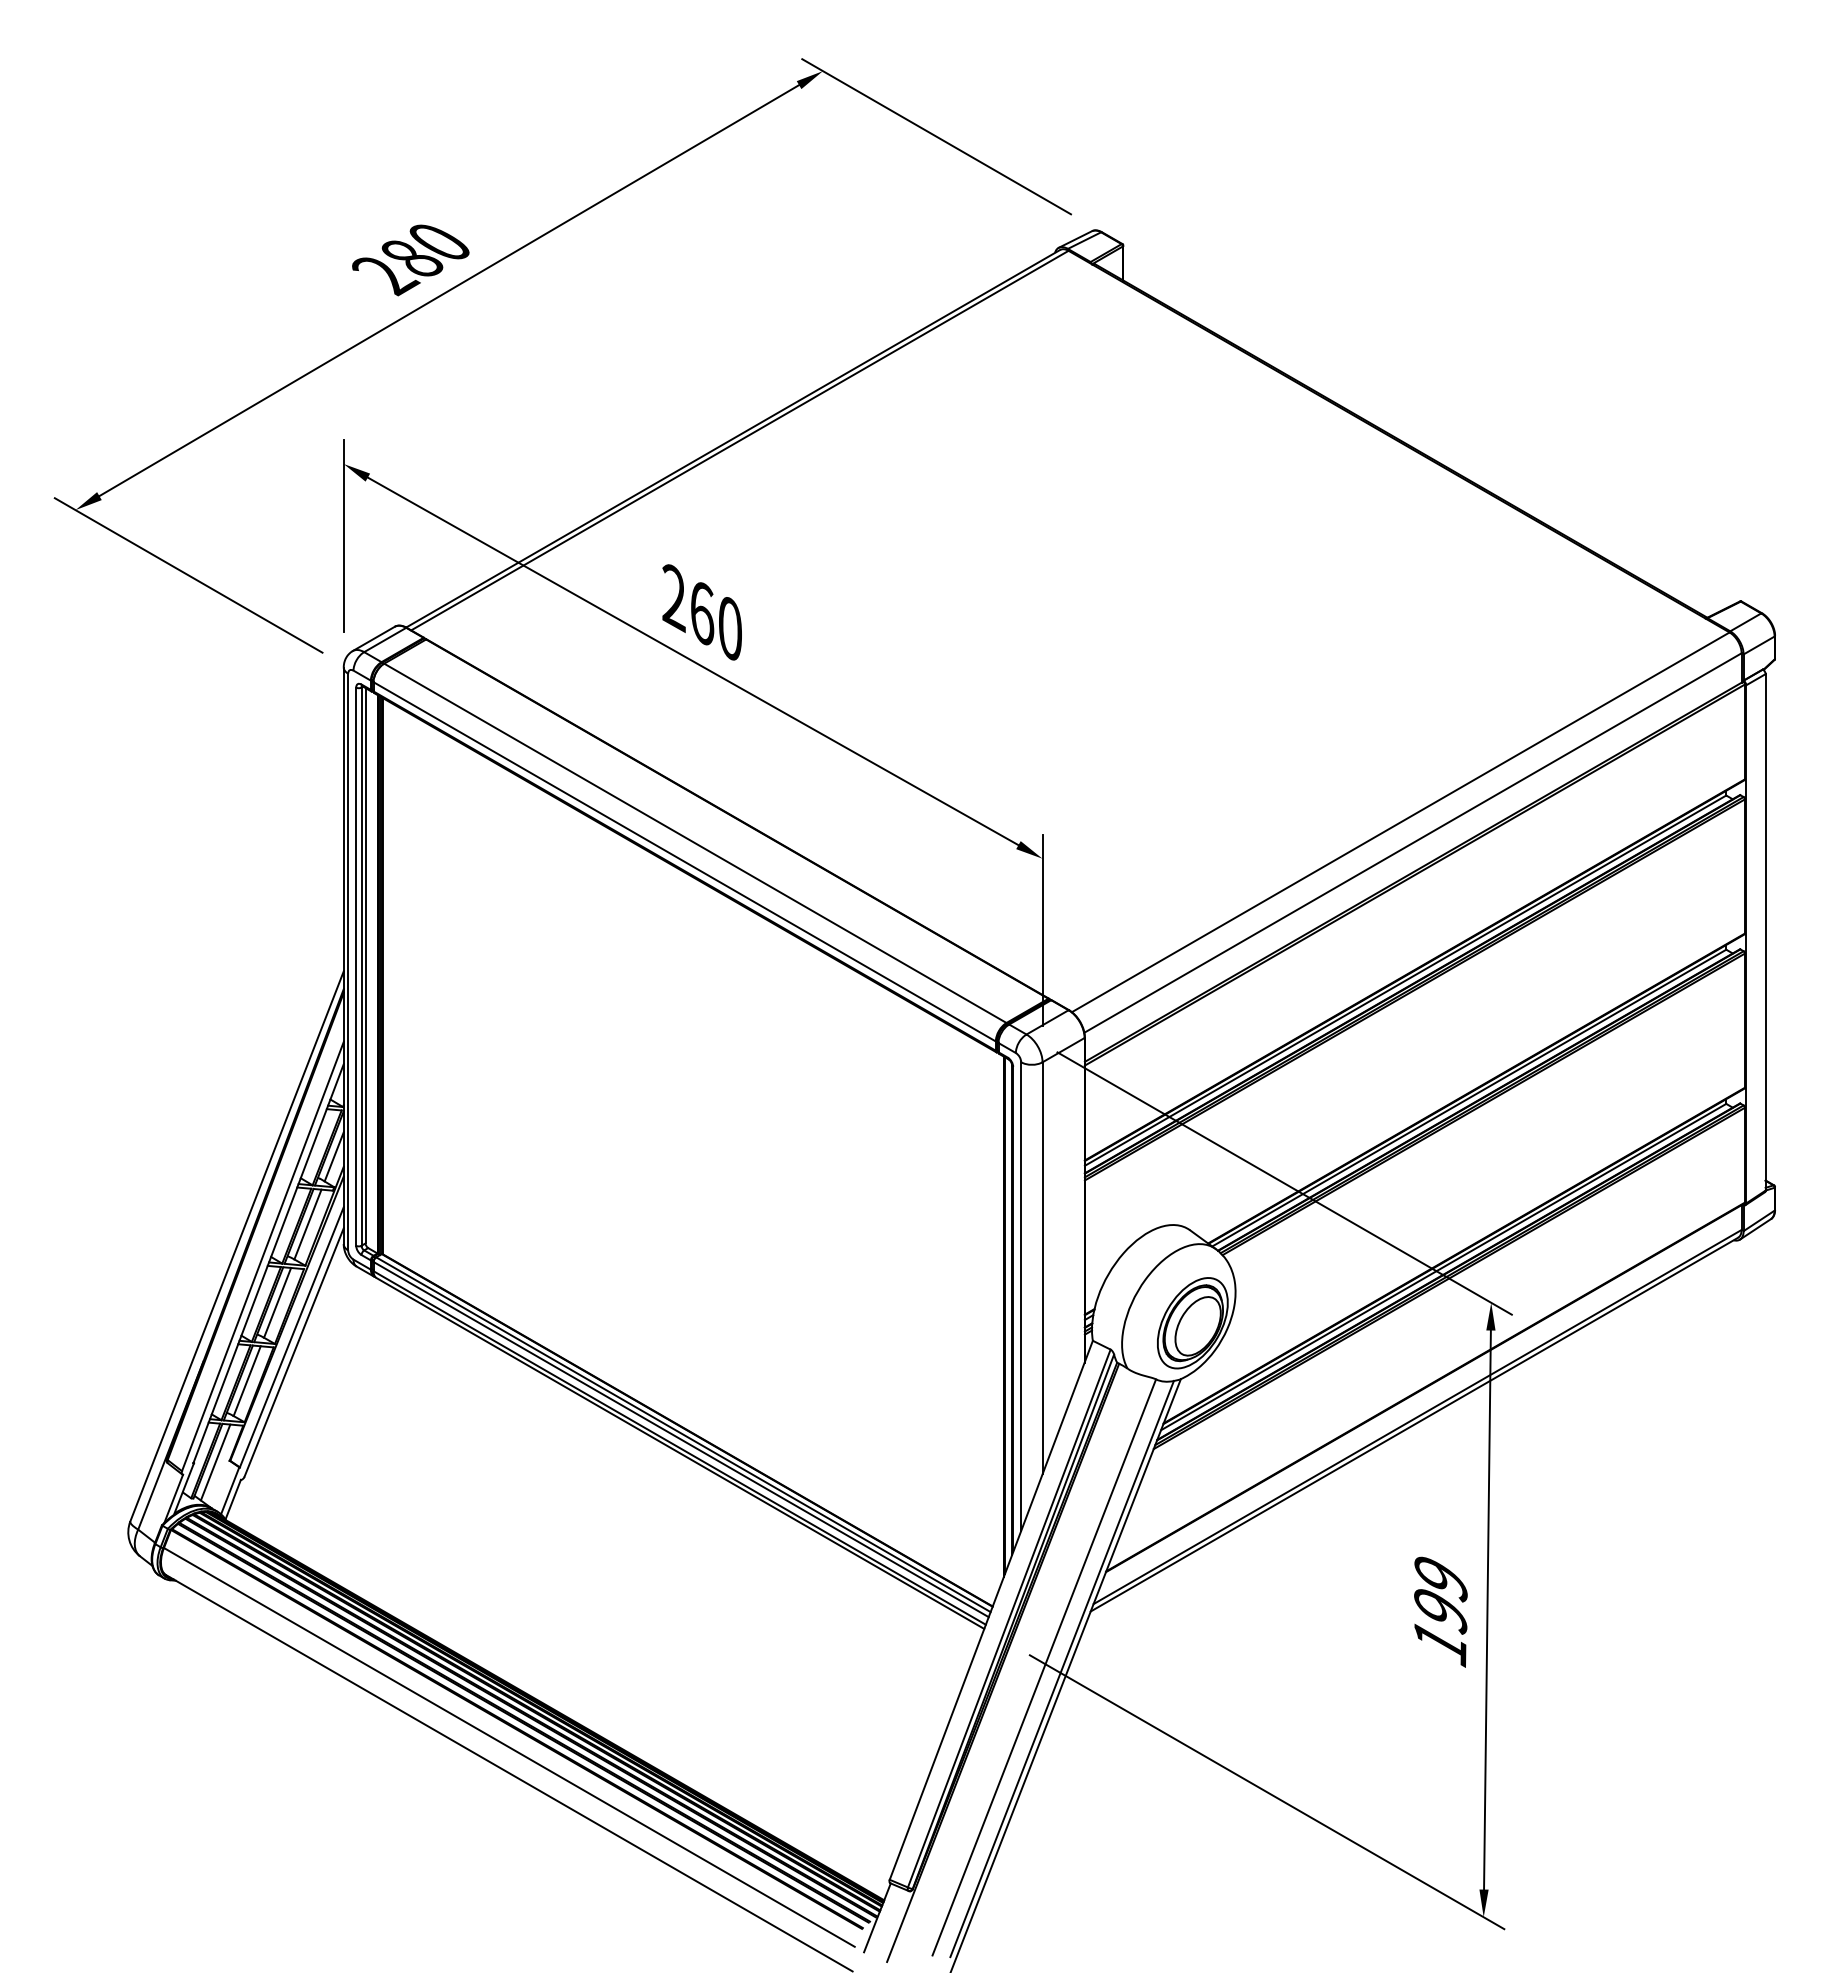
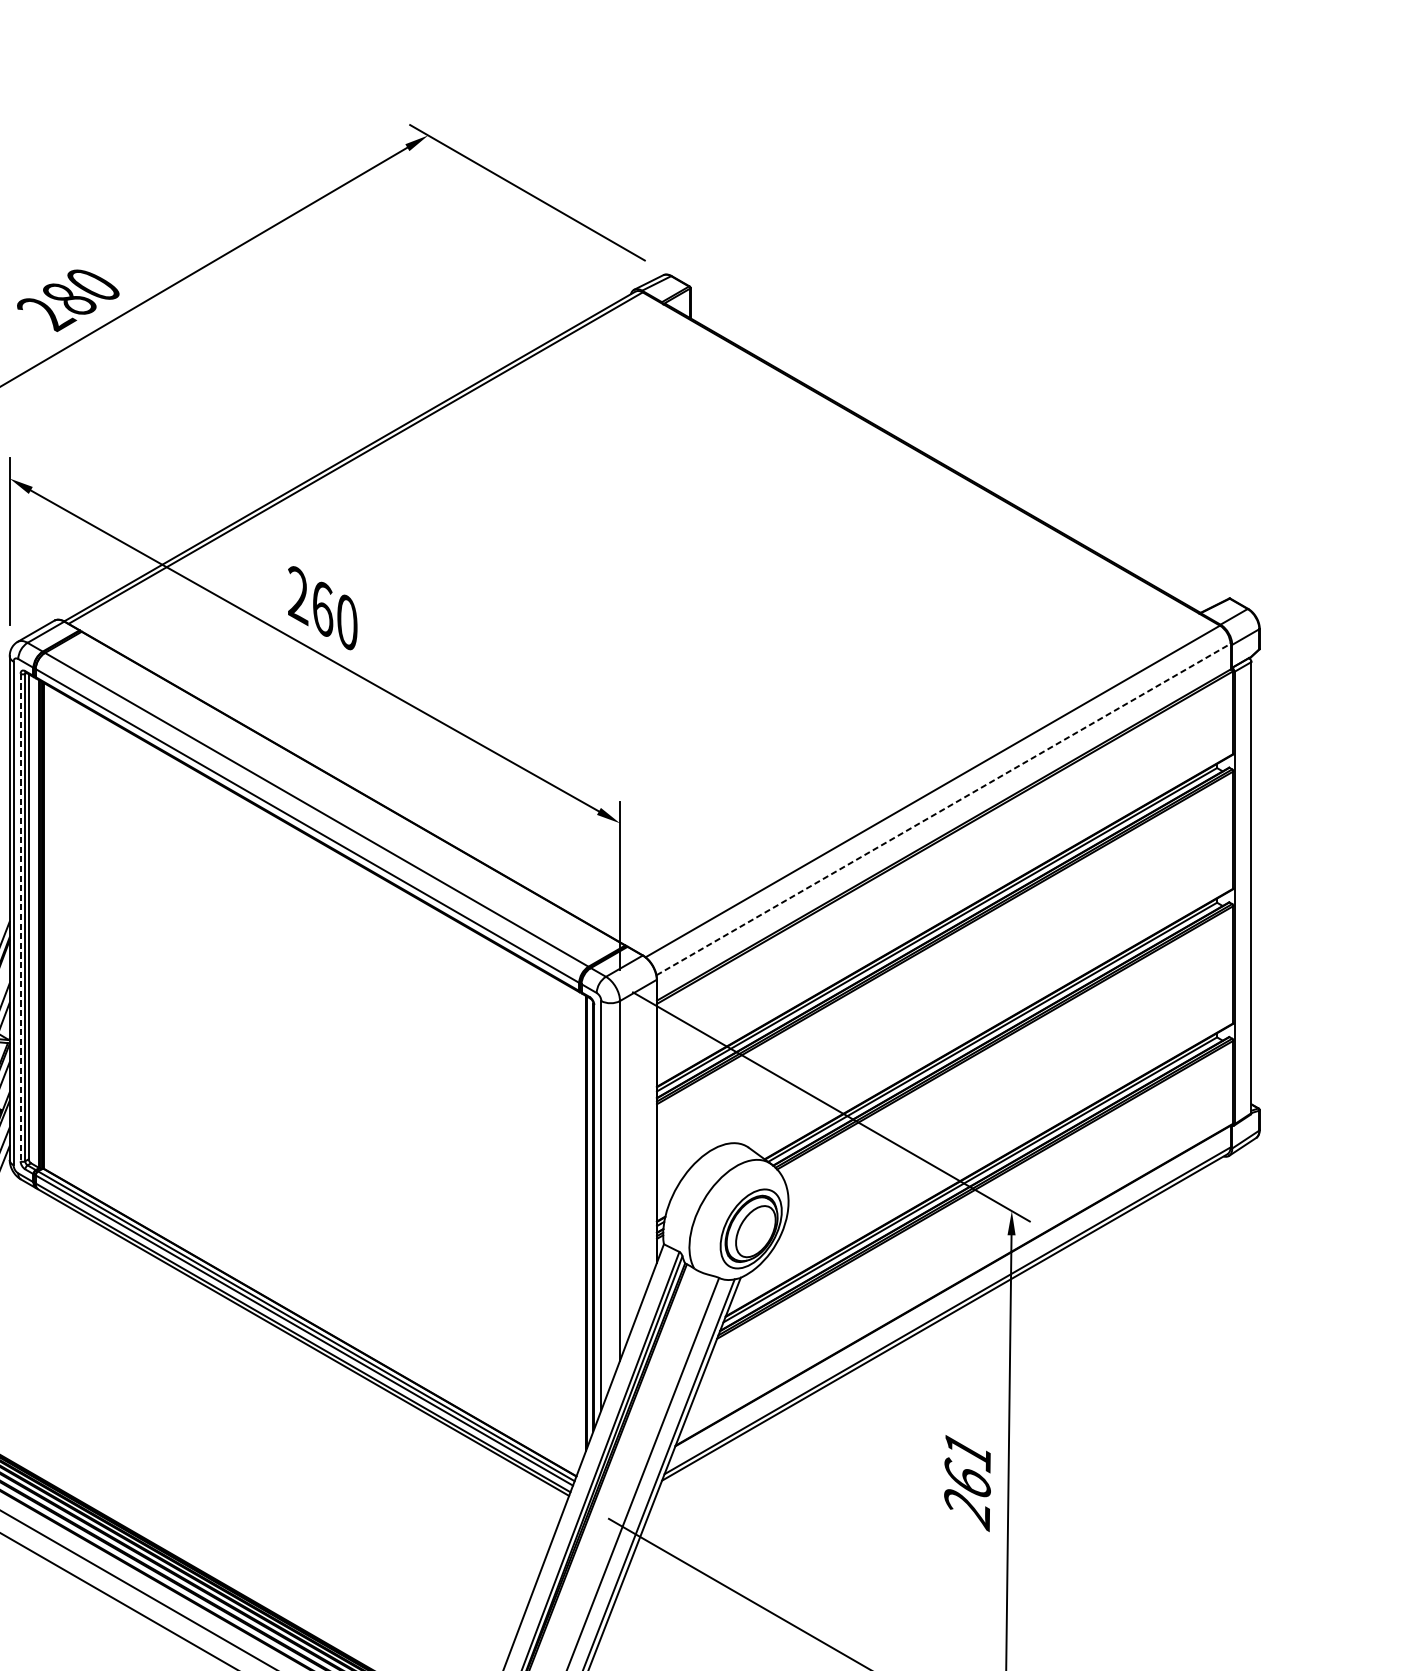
line: (1413, 842) -> (943, 809), solid -> dashed
line: (356, 967) -> (20, 918), solid -> dashed
text: (1440, 1613) -> (967, 1482), 199 -> 261

